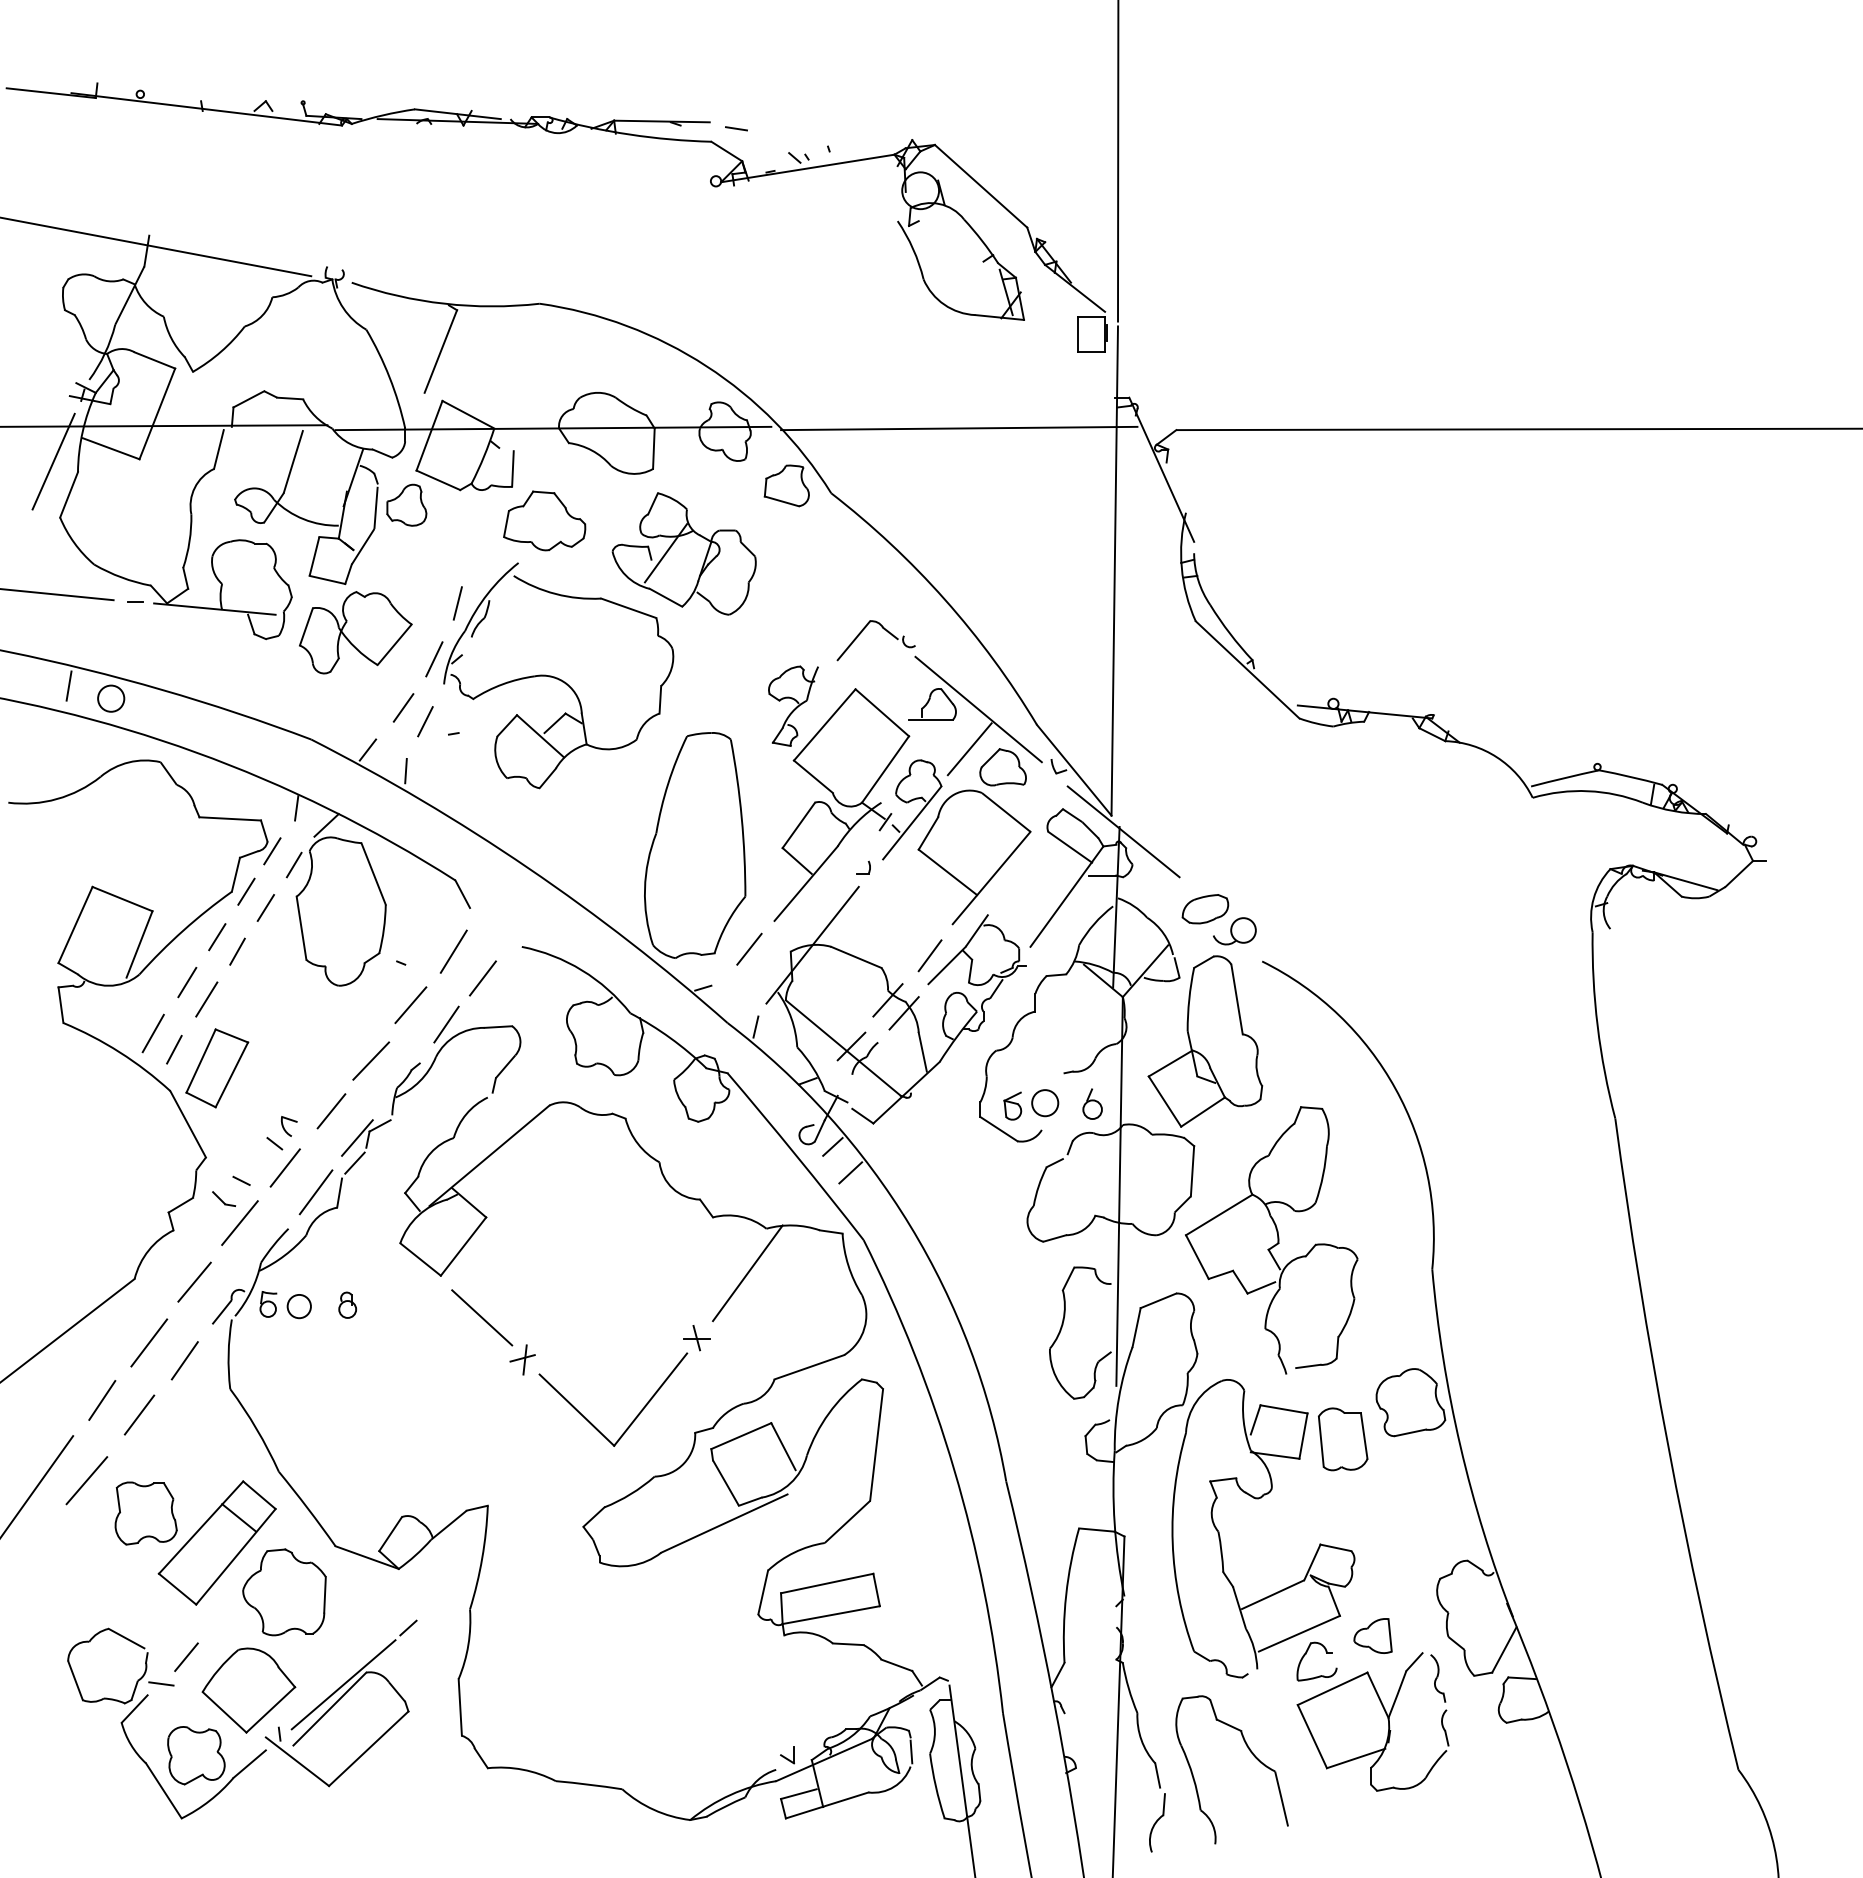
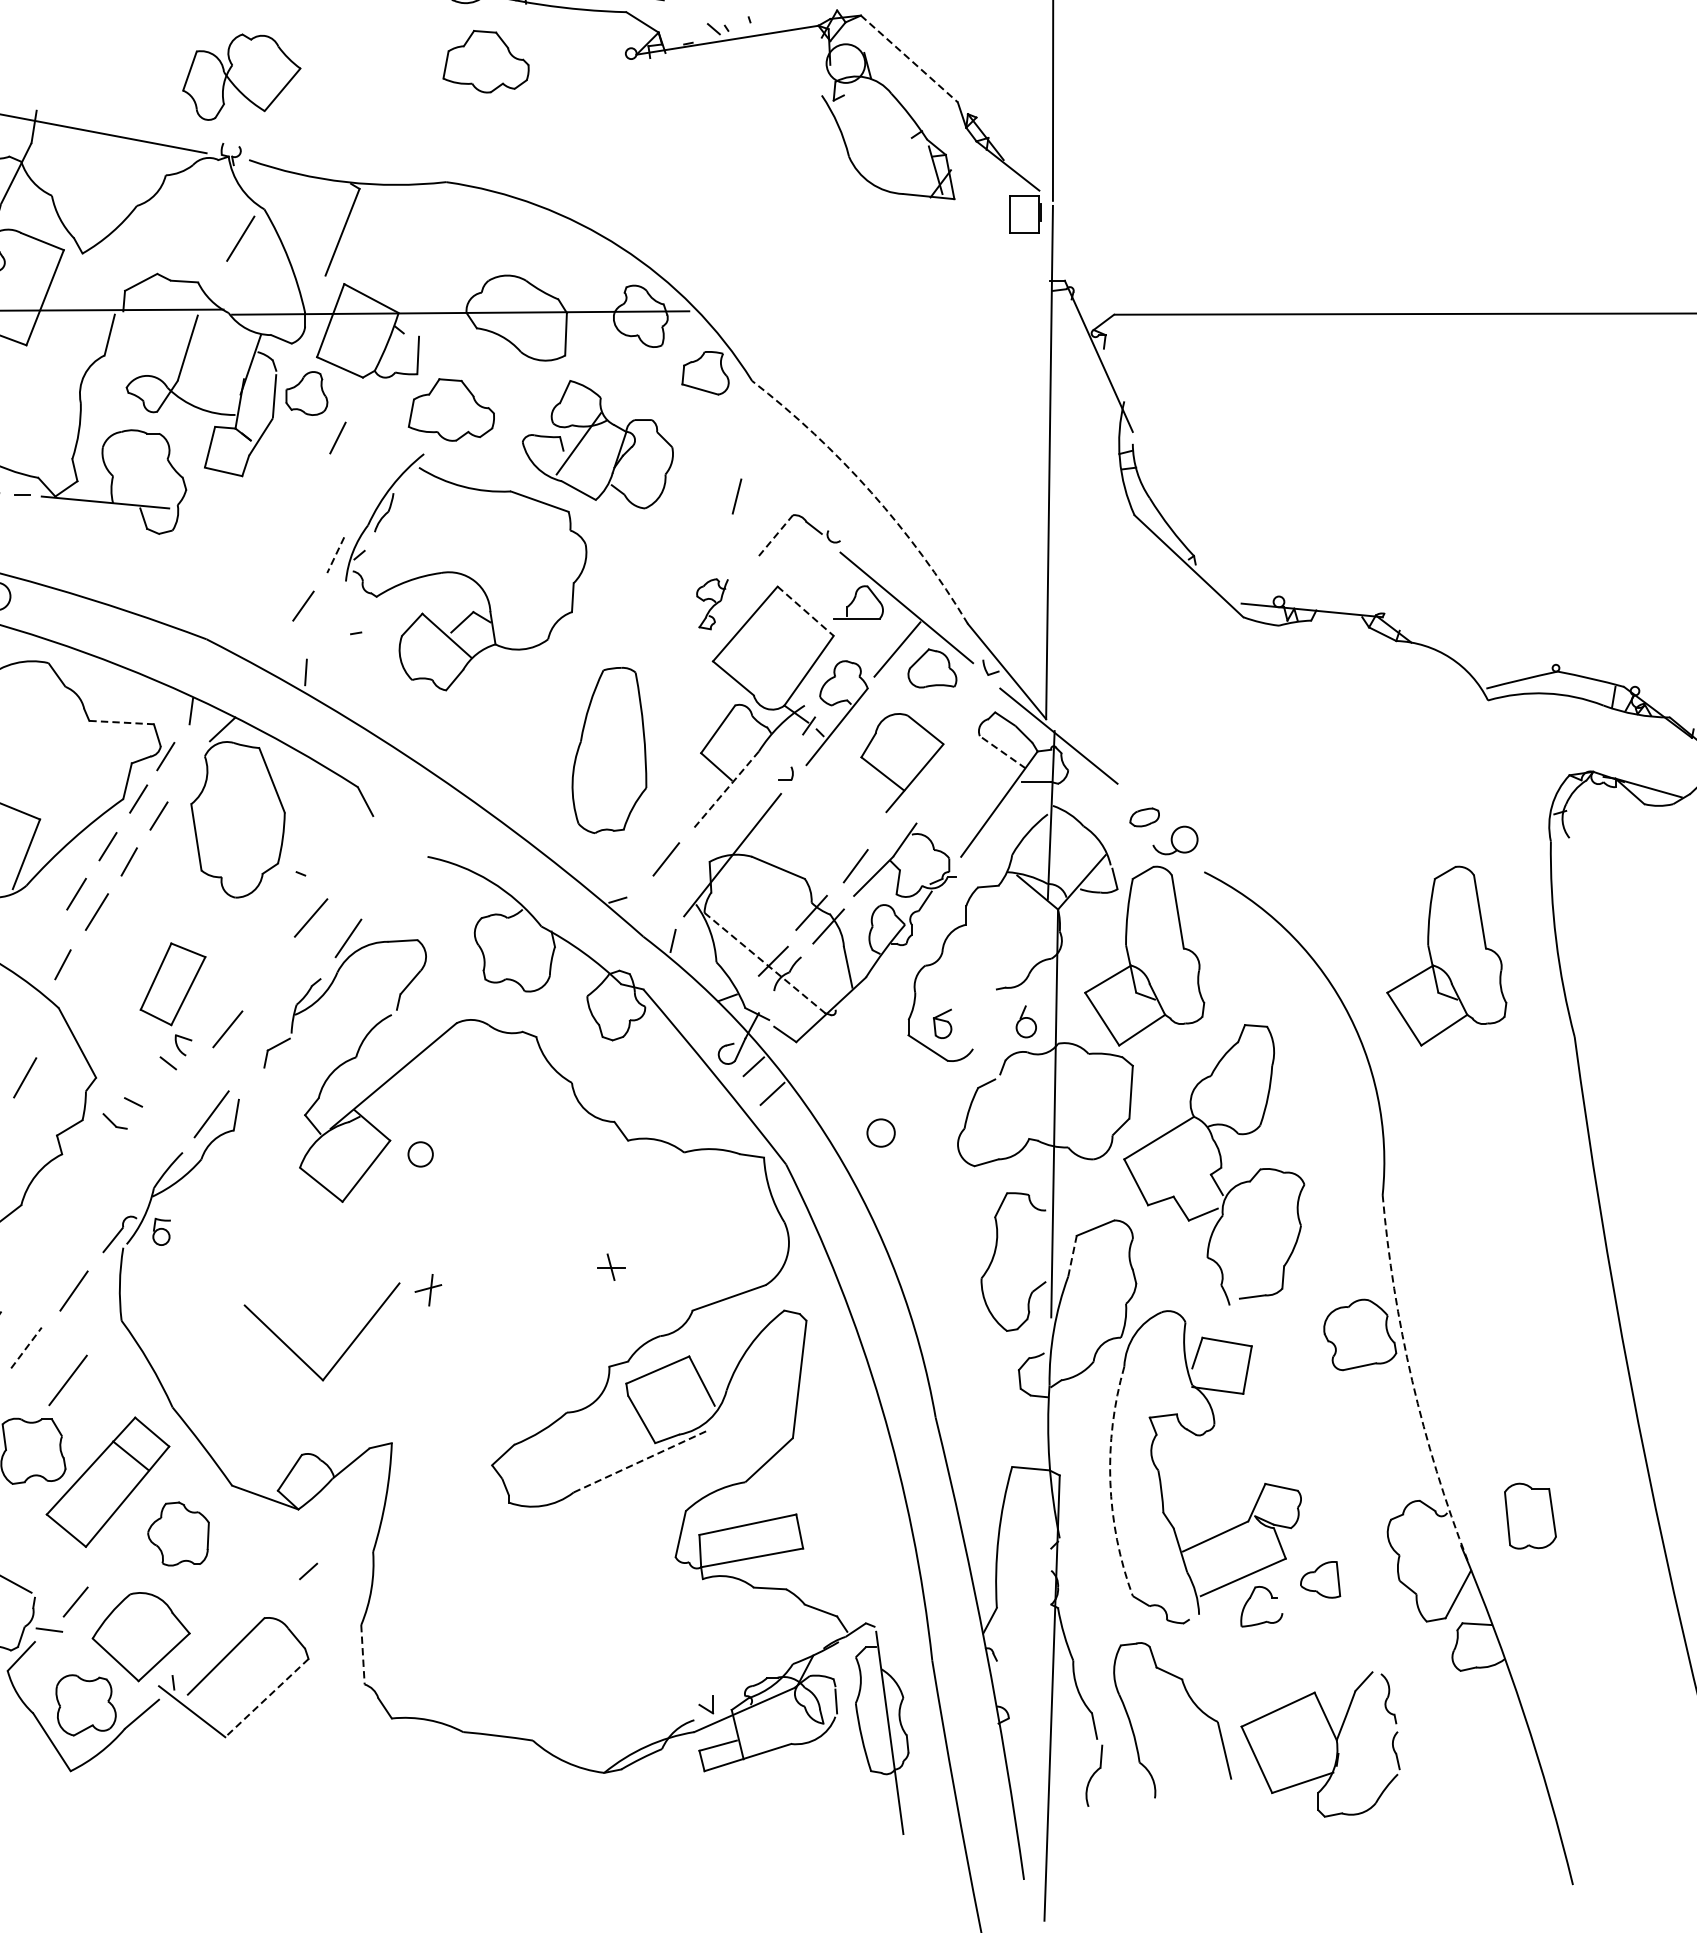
line: (981, 186) -> (909, 59), solid -> dashed
part: (577, 188) -> (485, 61), added
line: (959, 428) -> (886, 313), removed
arc: (944, 599) -> (870, 492), solid -> dashed
line: (457, 603) -> (736, 496), moved
part: (355, 632) -> (241, 76), moved
line: (854, 640) -> (776, 535), solid -> dashed
line: (434, 659) -> (335, 555), solid -> dashed
part: (793, 705) -> (712, 603), size x0.6
line: (882, 712) -> (805, 610), solid -> dashed
line: (425, 721) -> (337, 437), moved
line: (367, 749) -> (265, 649), removed
line: (230, 818) -> (121, 722), solid -> dashed
part: (695, 845) -> (609, 750), size x0.7
line: (1070, 847) -> (1003, 752), solid -> dashed
part: (974, 857) -> (902, 763), size x0.7
line: (293, 864) -> (187, 770), removed
line: (806, 883) -> (726, 790), solid -> dashed
part: (1205, 909) -> (1144, 817), size x0.6
line: (453, 951) -> (240, 238), moved
line: (482, 978) -> (386, 890), removed
line: (152, 1033) -> (24, 1077), moved
part: (1493, 1041) -> (1446, 956), added
line: (843, 1048) -> (764, 963), solid -> dashed
line: (371, 1060) -> (269, 976), removed
part: (217, 1068) -> (173, 984), moved
circle: (1045, 1103) -> (881, 1133), moved
line: (357, 1137) -> (255, 1056), removed
line: (354, 1162) -> (251, 1083), removed
line: (284, 1167) -> (178, 1088), removed
line: (239, 1222) -> (131, 1146), removed
line: (747, 1273) -> (664, 1199), removed
line: (194, 1281) -> (84, 1207), removed
part: (347, 1304) -> (244, 1232), removed
circle: (298, 1306) -> (419, 1154), moved
line: (482, 1317) -> (386, 1245), removed
line: (1136, 1327) -> (1072, 1256), solid -> dashed
line: (149, 1342) -> (68, 1379), moved
line: (139, 1414) -> (26, 1347), solid -> dashed
part: (636, 1415) -> (346, 1348), moved
part: (1343, 1439) -> (1530, 1516), moved
arc: (1460, 1446) -> (1412, 1380), solid -> dashed
line: (724, 1523) -> (640, 1461), solid -> dashed
arc: (1172, 1542) -> (1110, 1481), solid -> dashed
part: (284, 1592) -> (178, 1534), size x0.7
line: (343, 1684) -> (240, 1630), removed
line: (460, 1707) -> (363, 1654), solid -> dashed
part: (1372, 1721) -> (1319, 1743), moved
line: (368, 1749) -> (266, 1698), solid -> dashed

